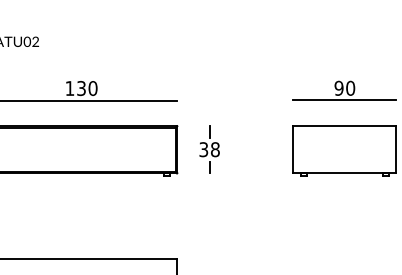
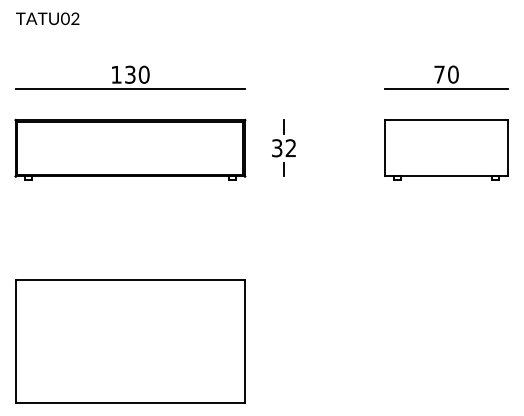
text: (339, 88) -> (439, 74), 90 -> 70
text: (214, 149) -> (290, 148), 38 -> 32

